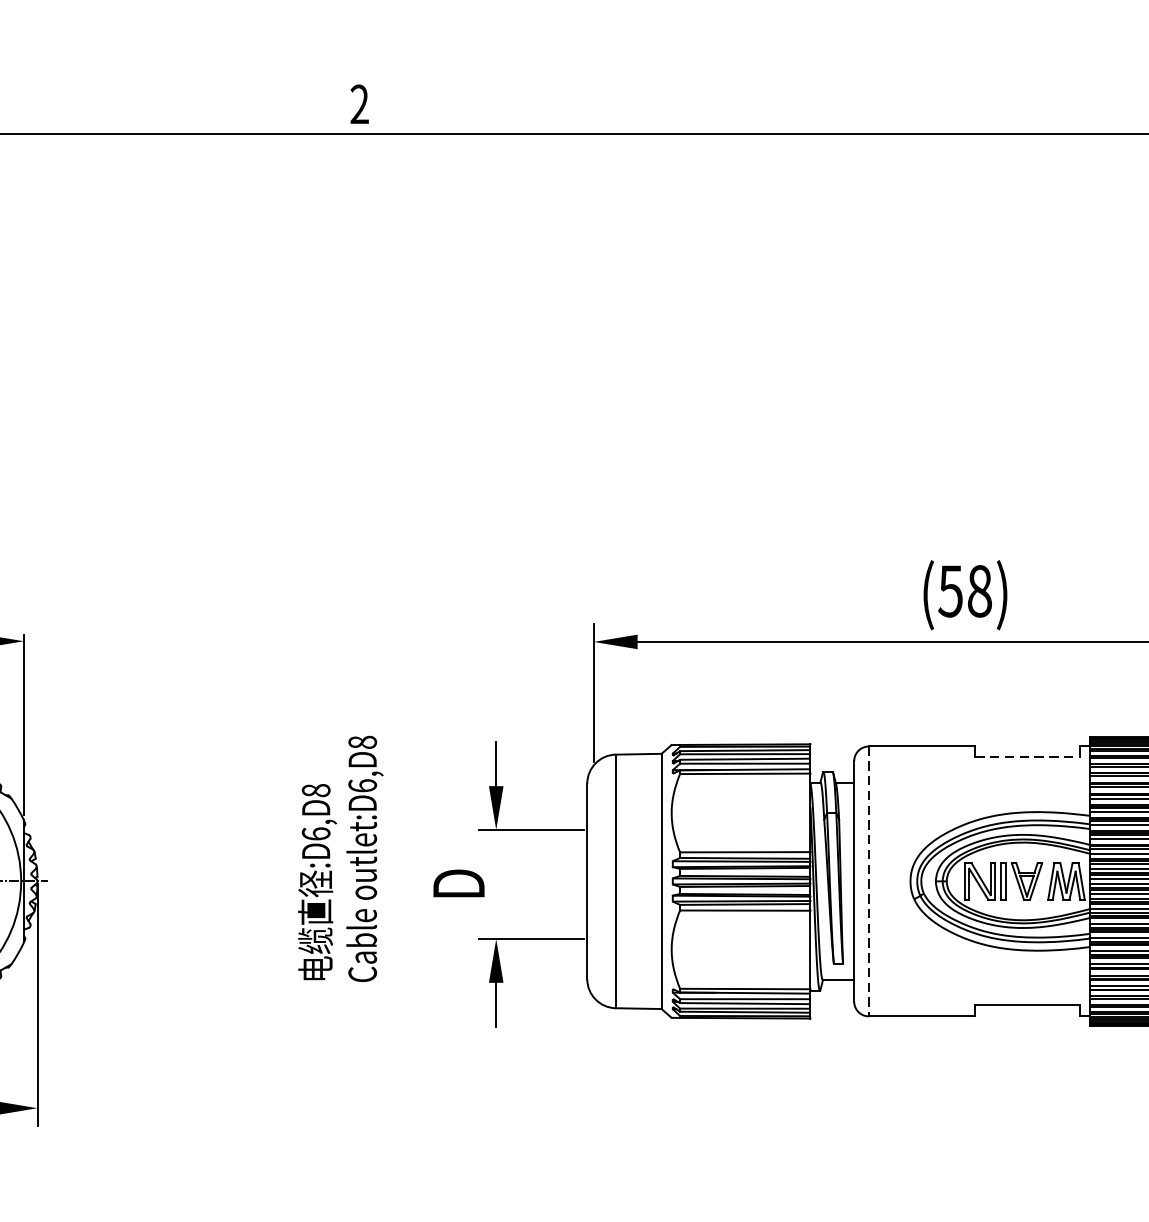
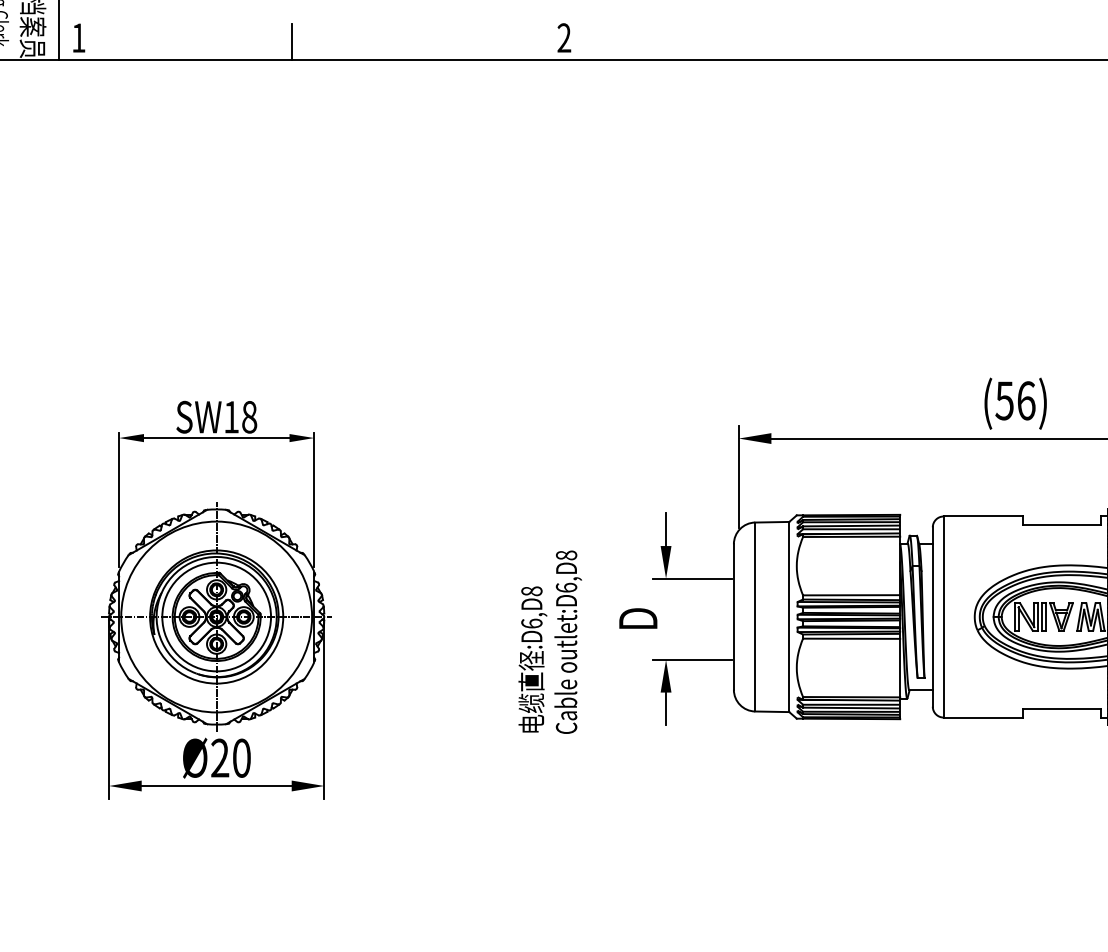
text: (979, 590) -> (1026, 400), (58) -> (56)
line: (1028, 757) -> (1062, 524), dashed -> solid
text: (339, 857) -> (549, 641), moved
line: (868, 882) -> (943, 617), dashed -> solid

